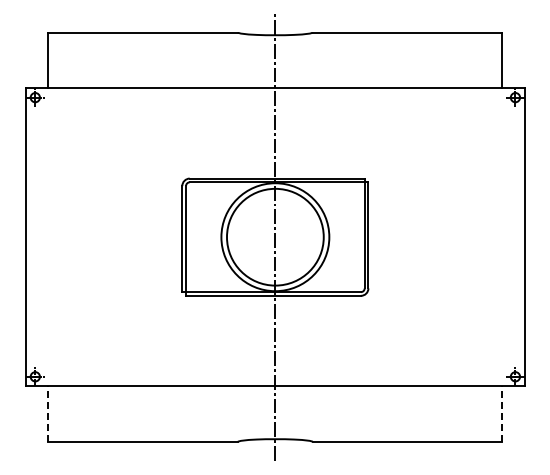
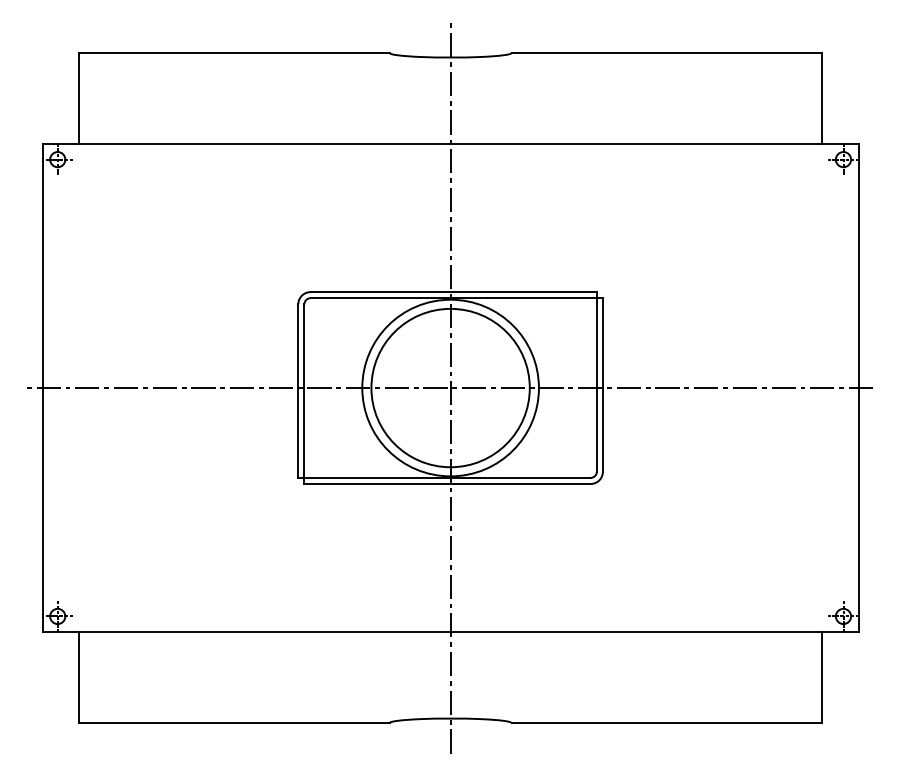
line: (273, 237) -> (447, 388), added
line: (48, 414) -> (79, 678), dashed -> solid
line: (502, 414) -> (822, 678), dashed -> solid

